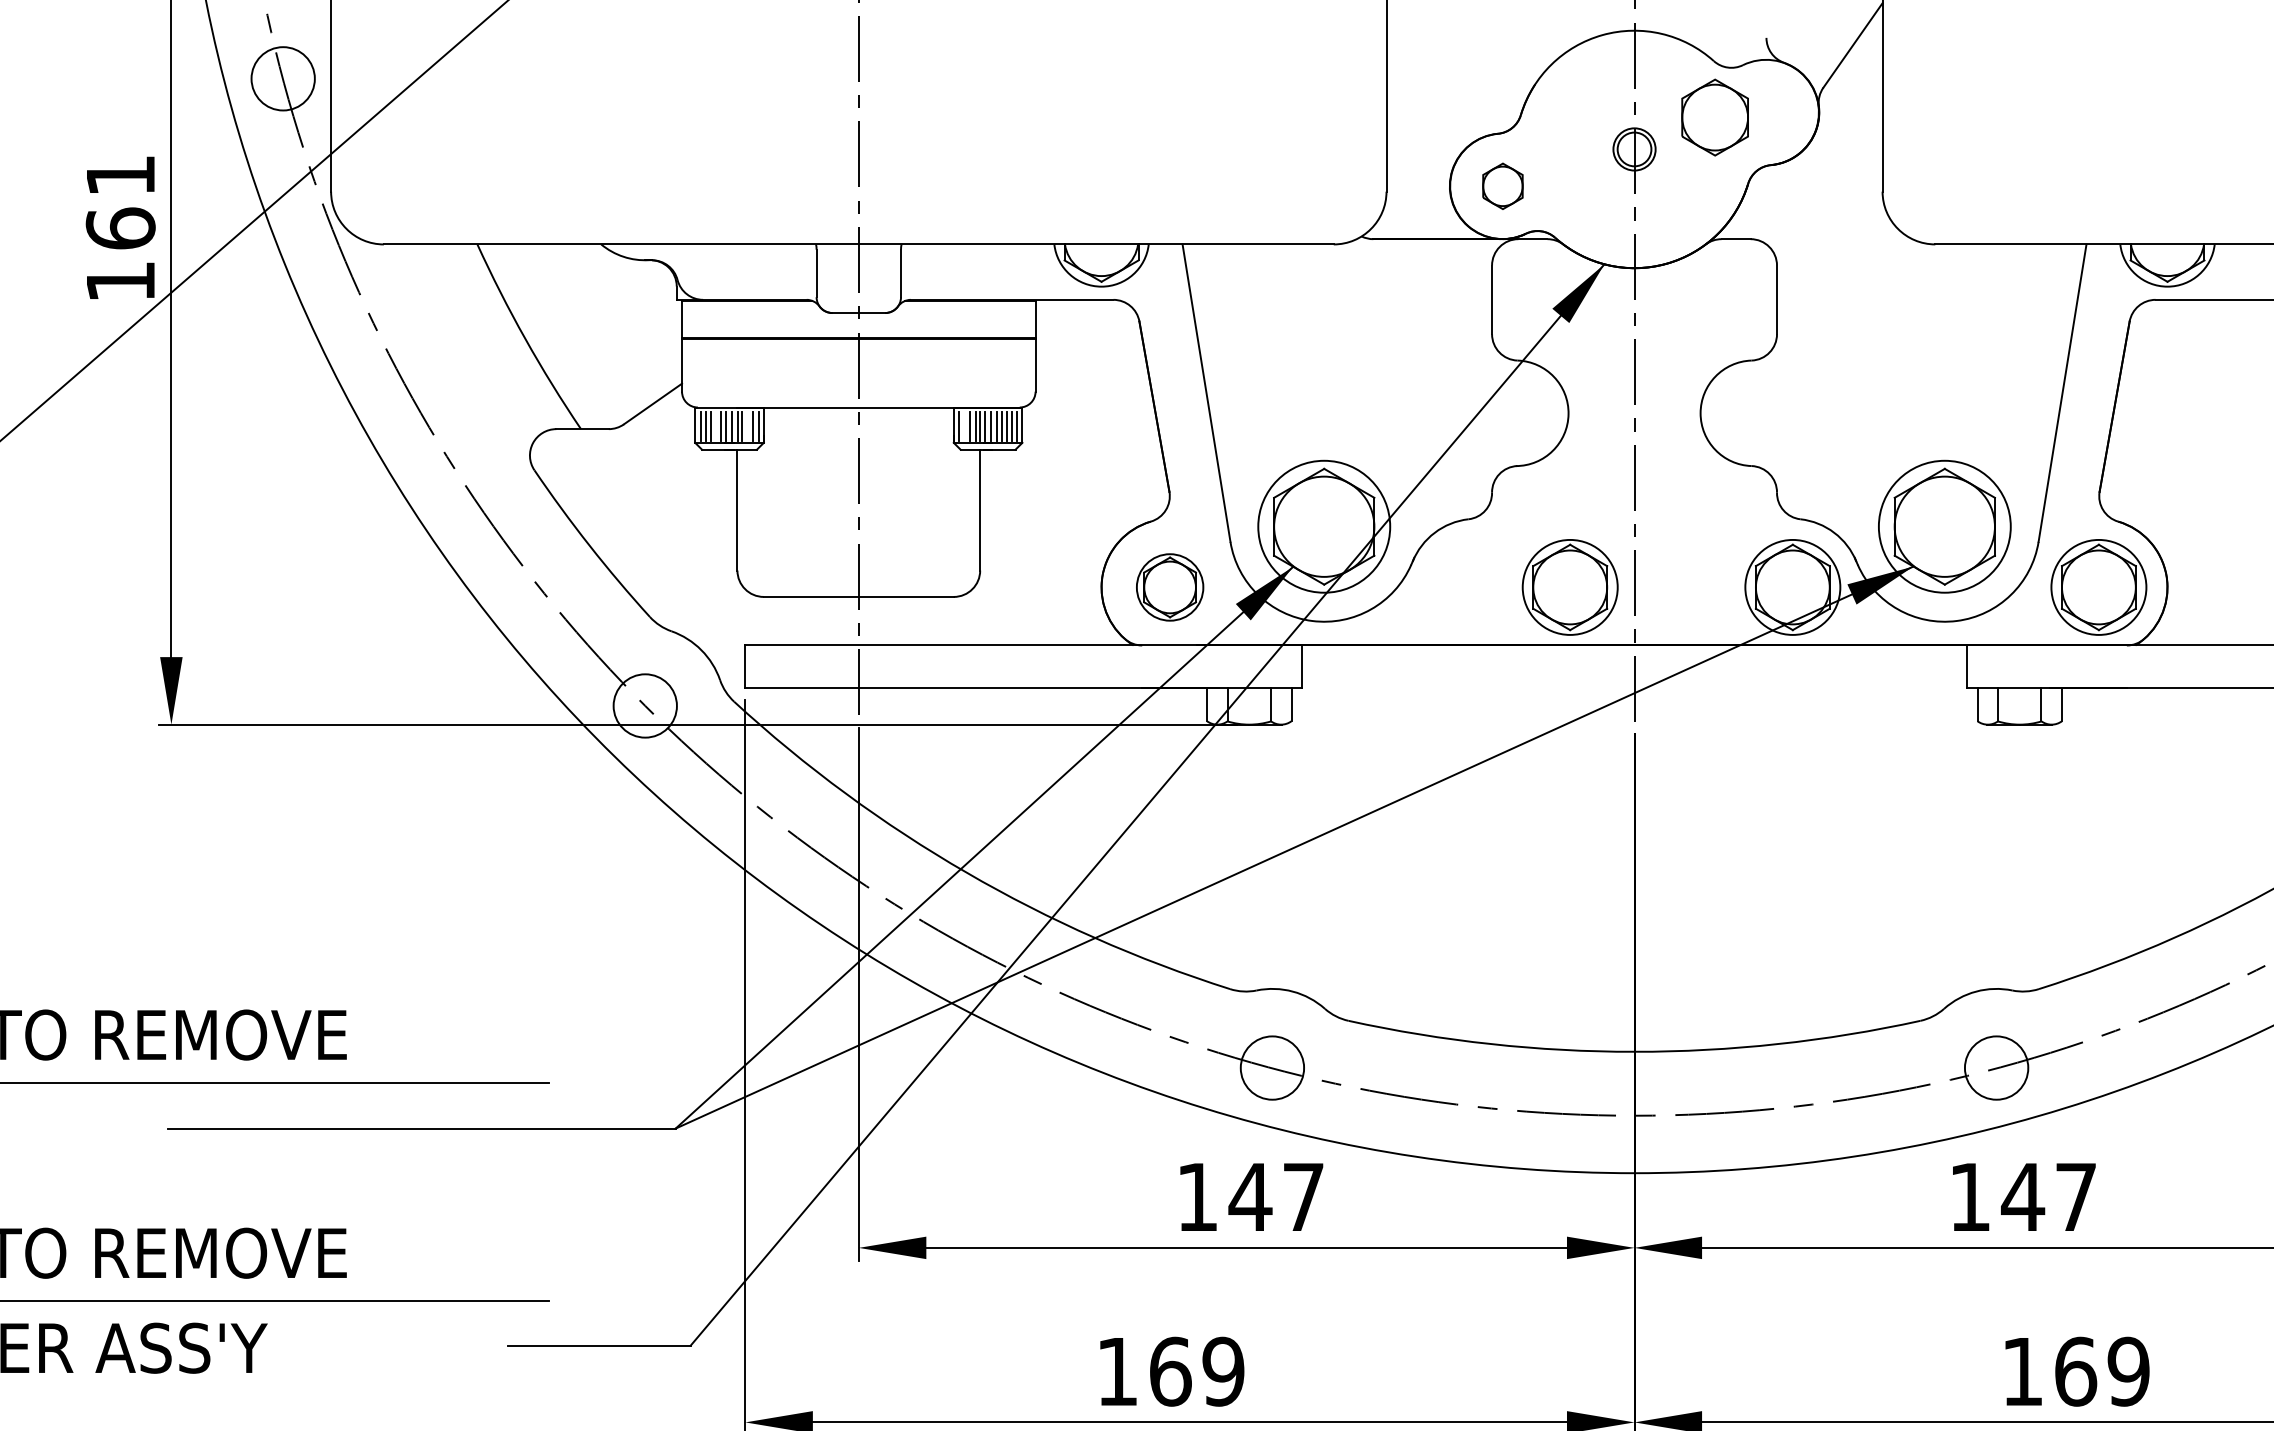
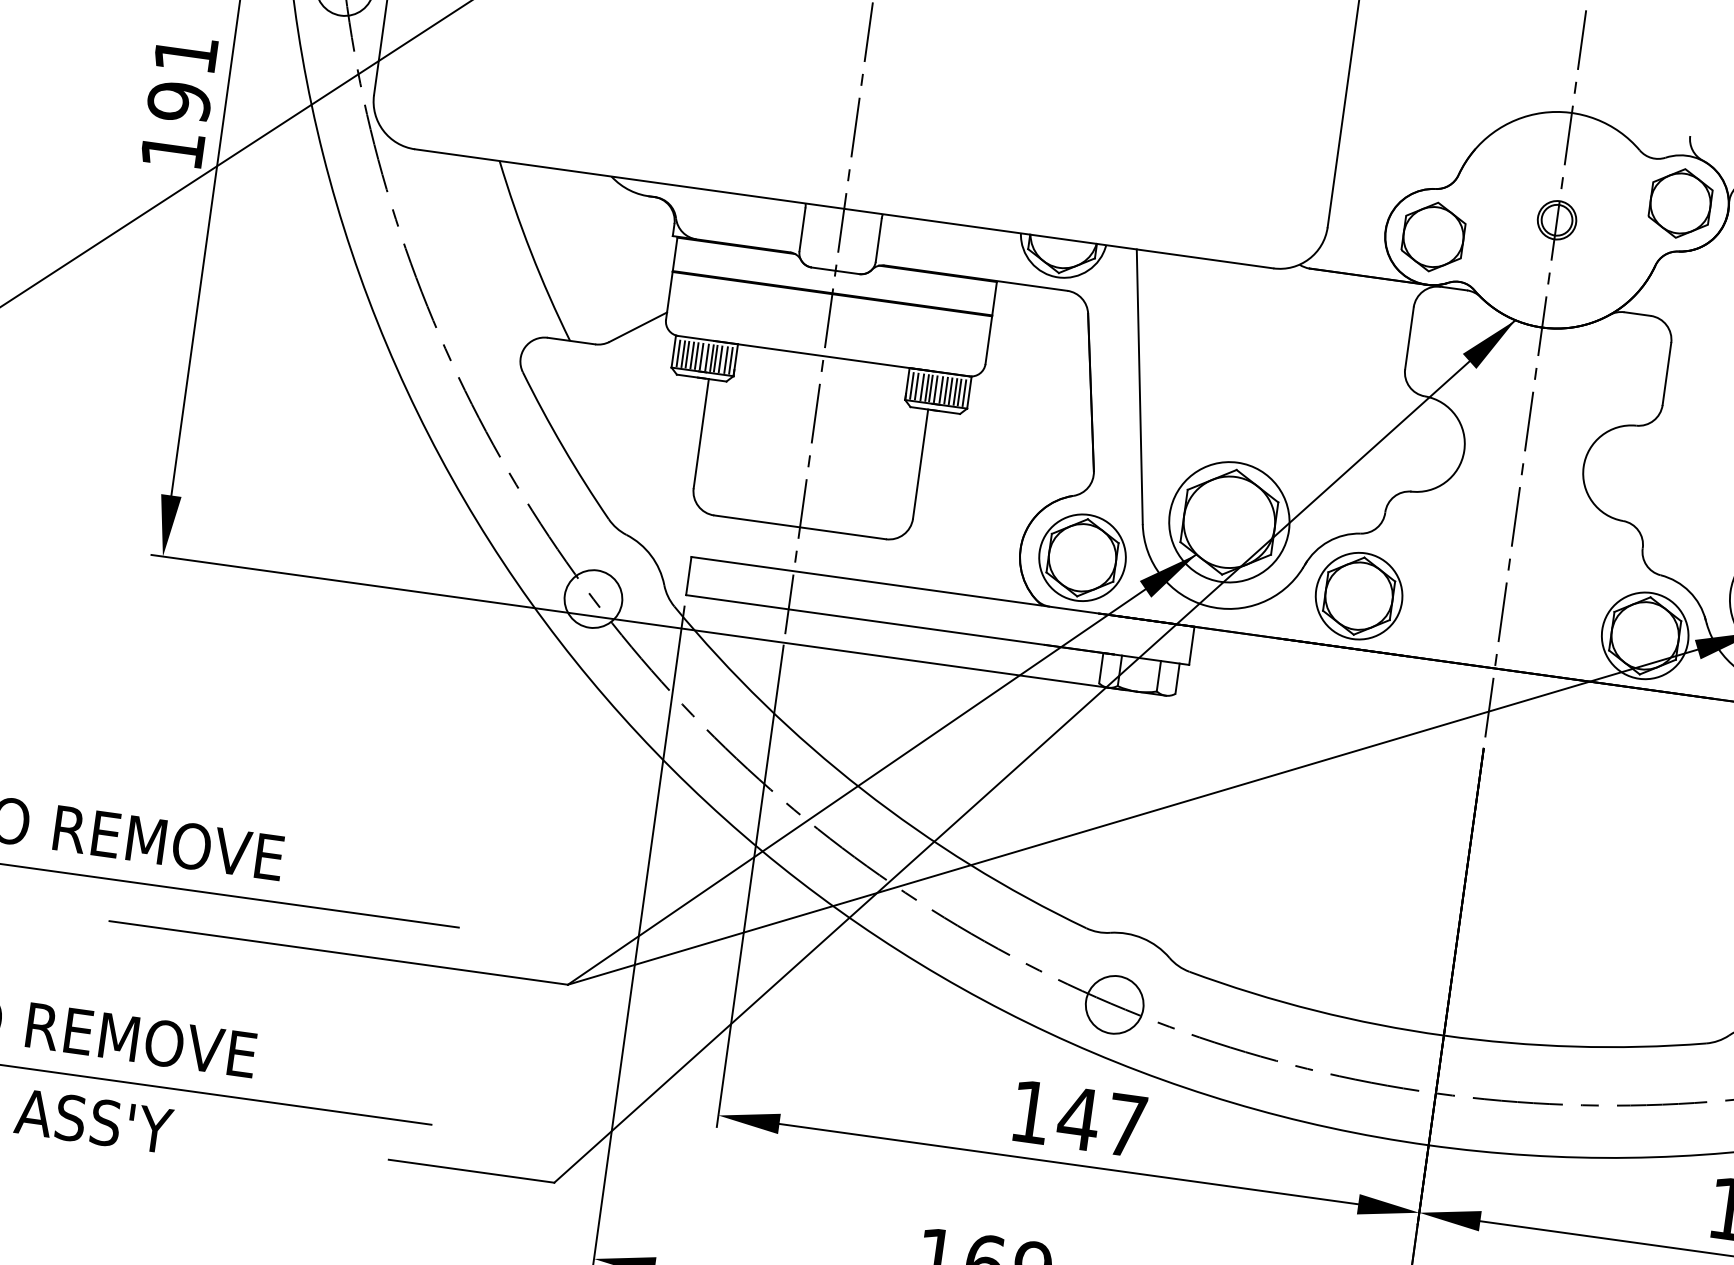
part: (1714, 117) -> (1680, 203), moved
part: (1502, 186) -> (1433, 237), size x1.67
text: (120, 228) -> (179, 101), 161 -> 191
line: (715, 426) -> (691, 355), added
line: (747, 426) -> (720, 359), added
line: (964, 426) -> (916, 386), added
part: (1169, 587) -> (1081, 557), size x1.43
part: (1569, 587) -> (1358, 596), moved

